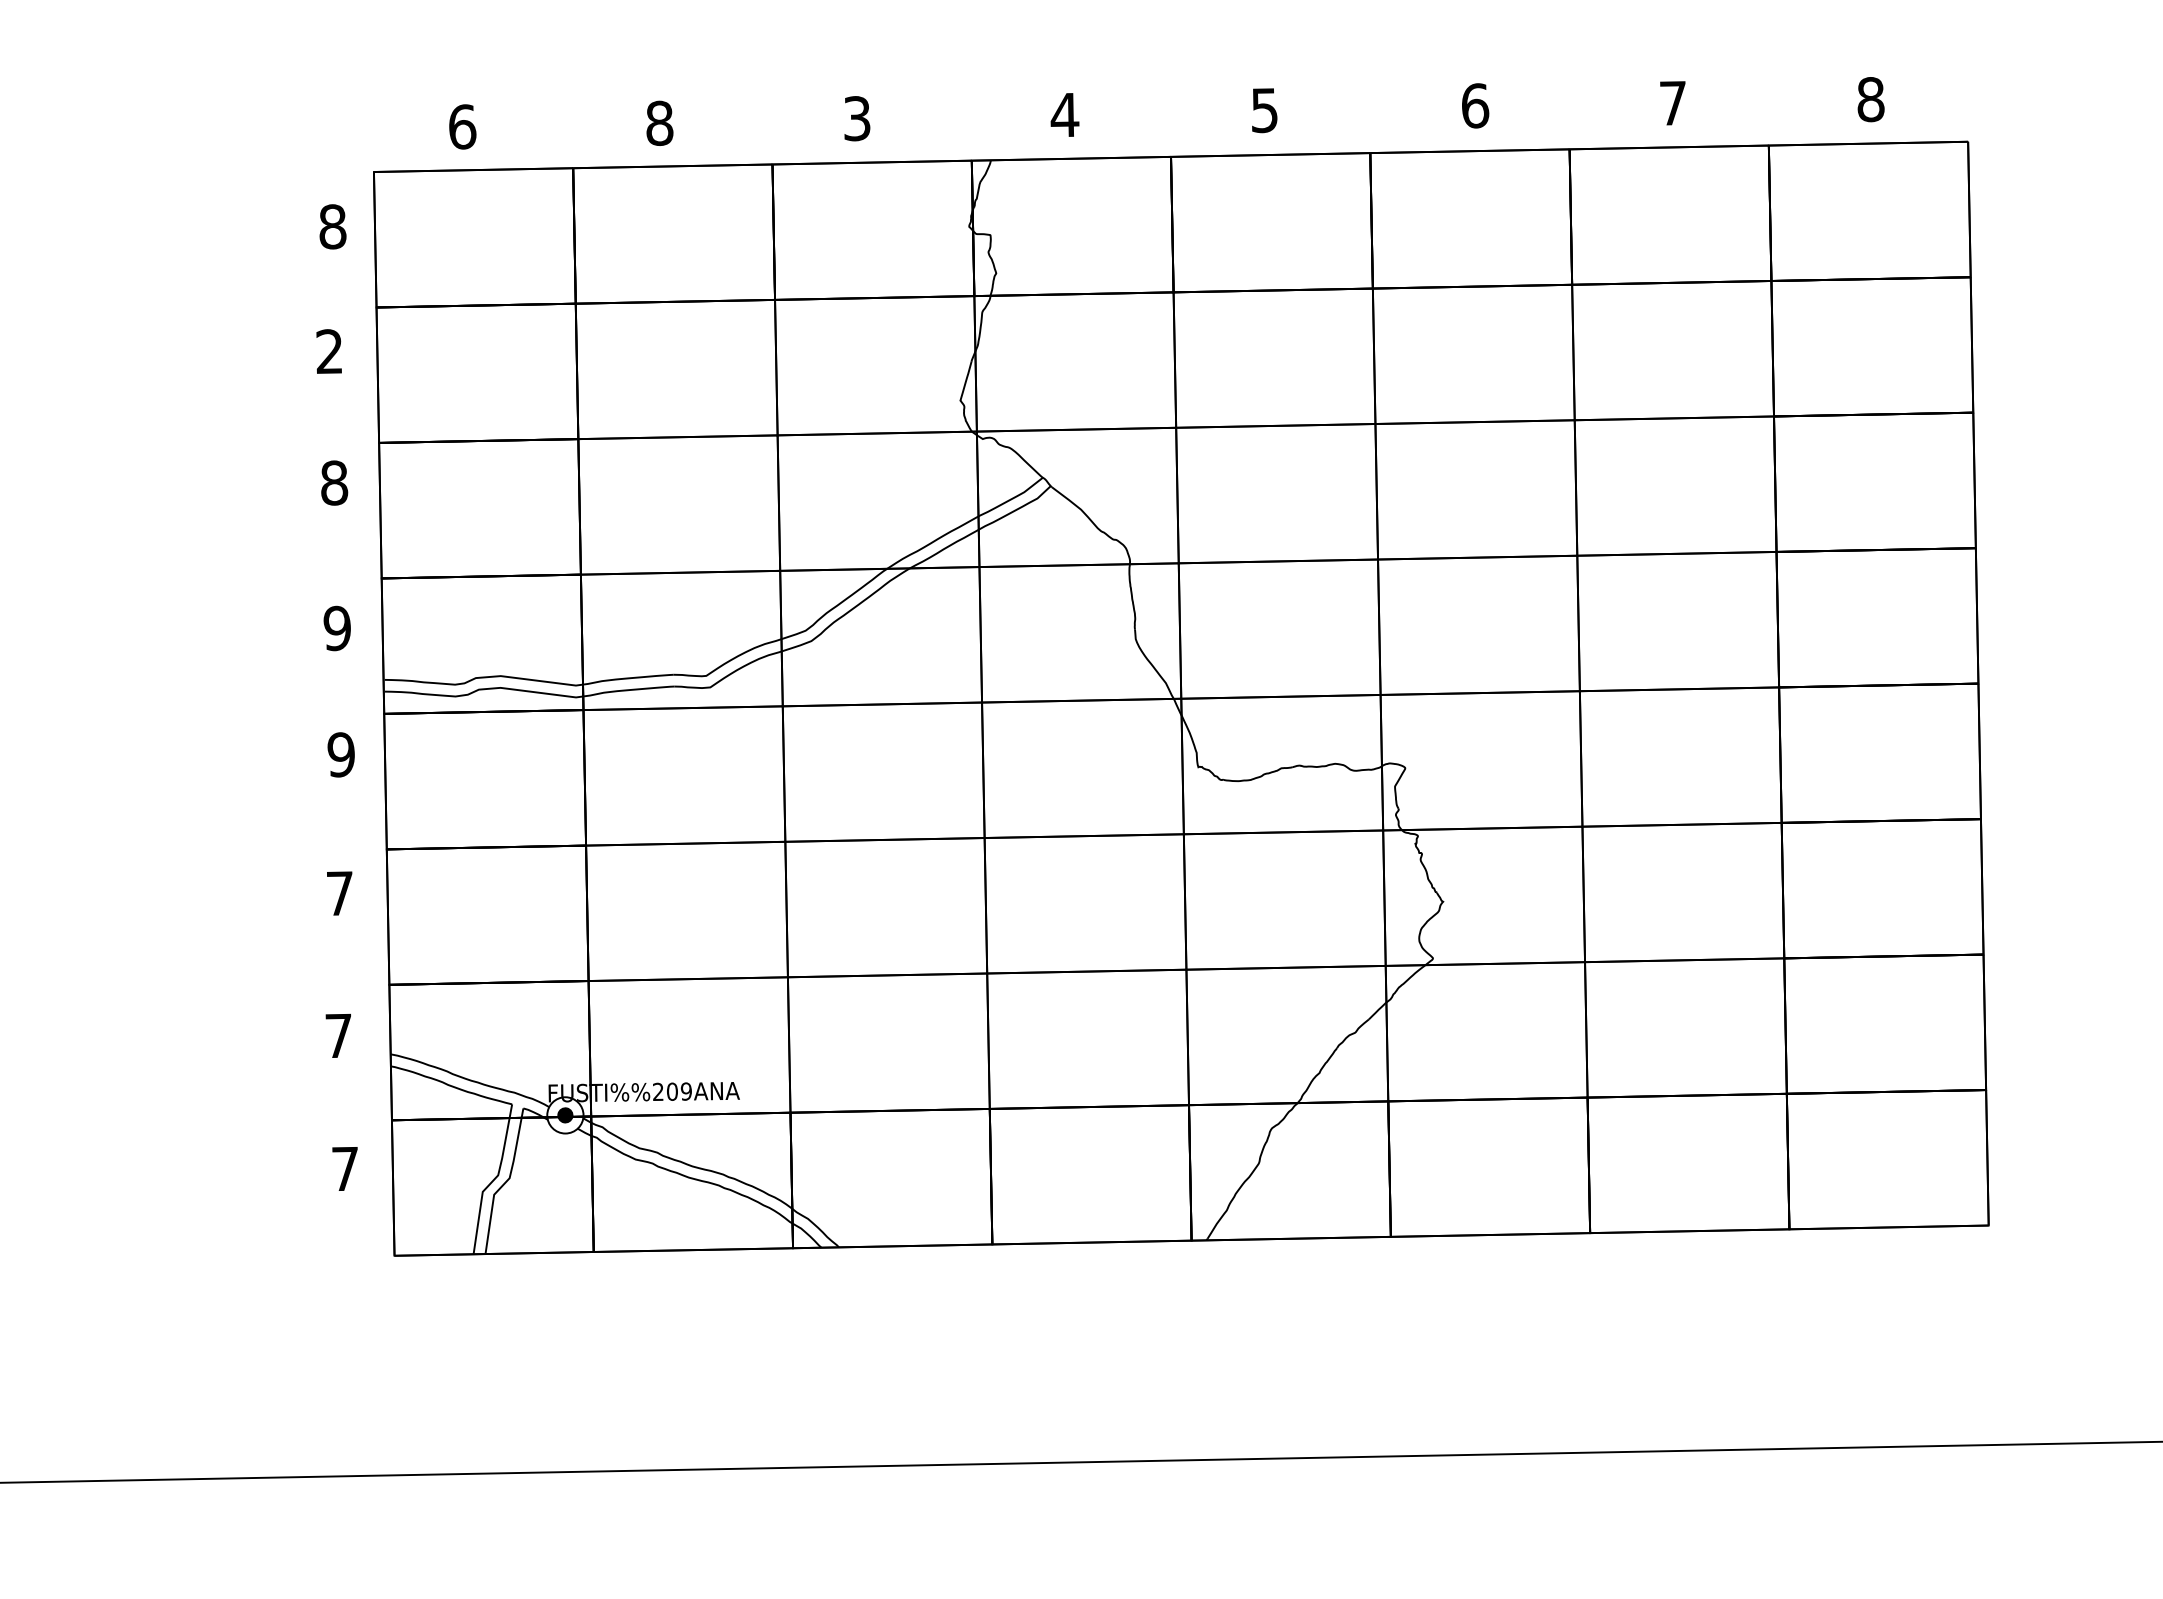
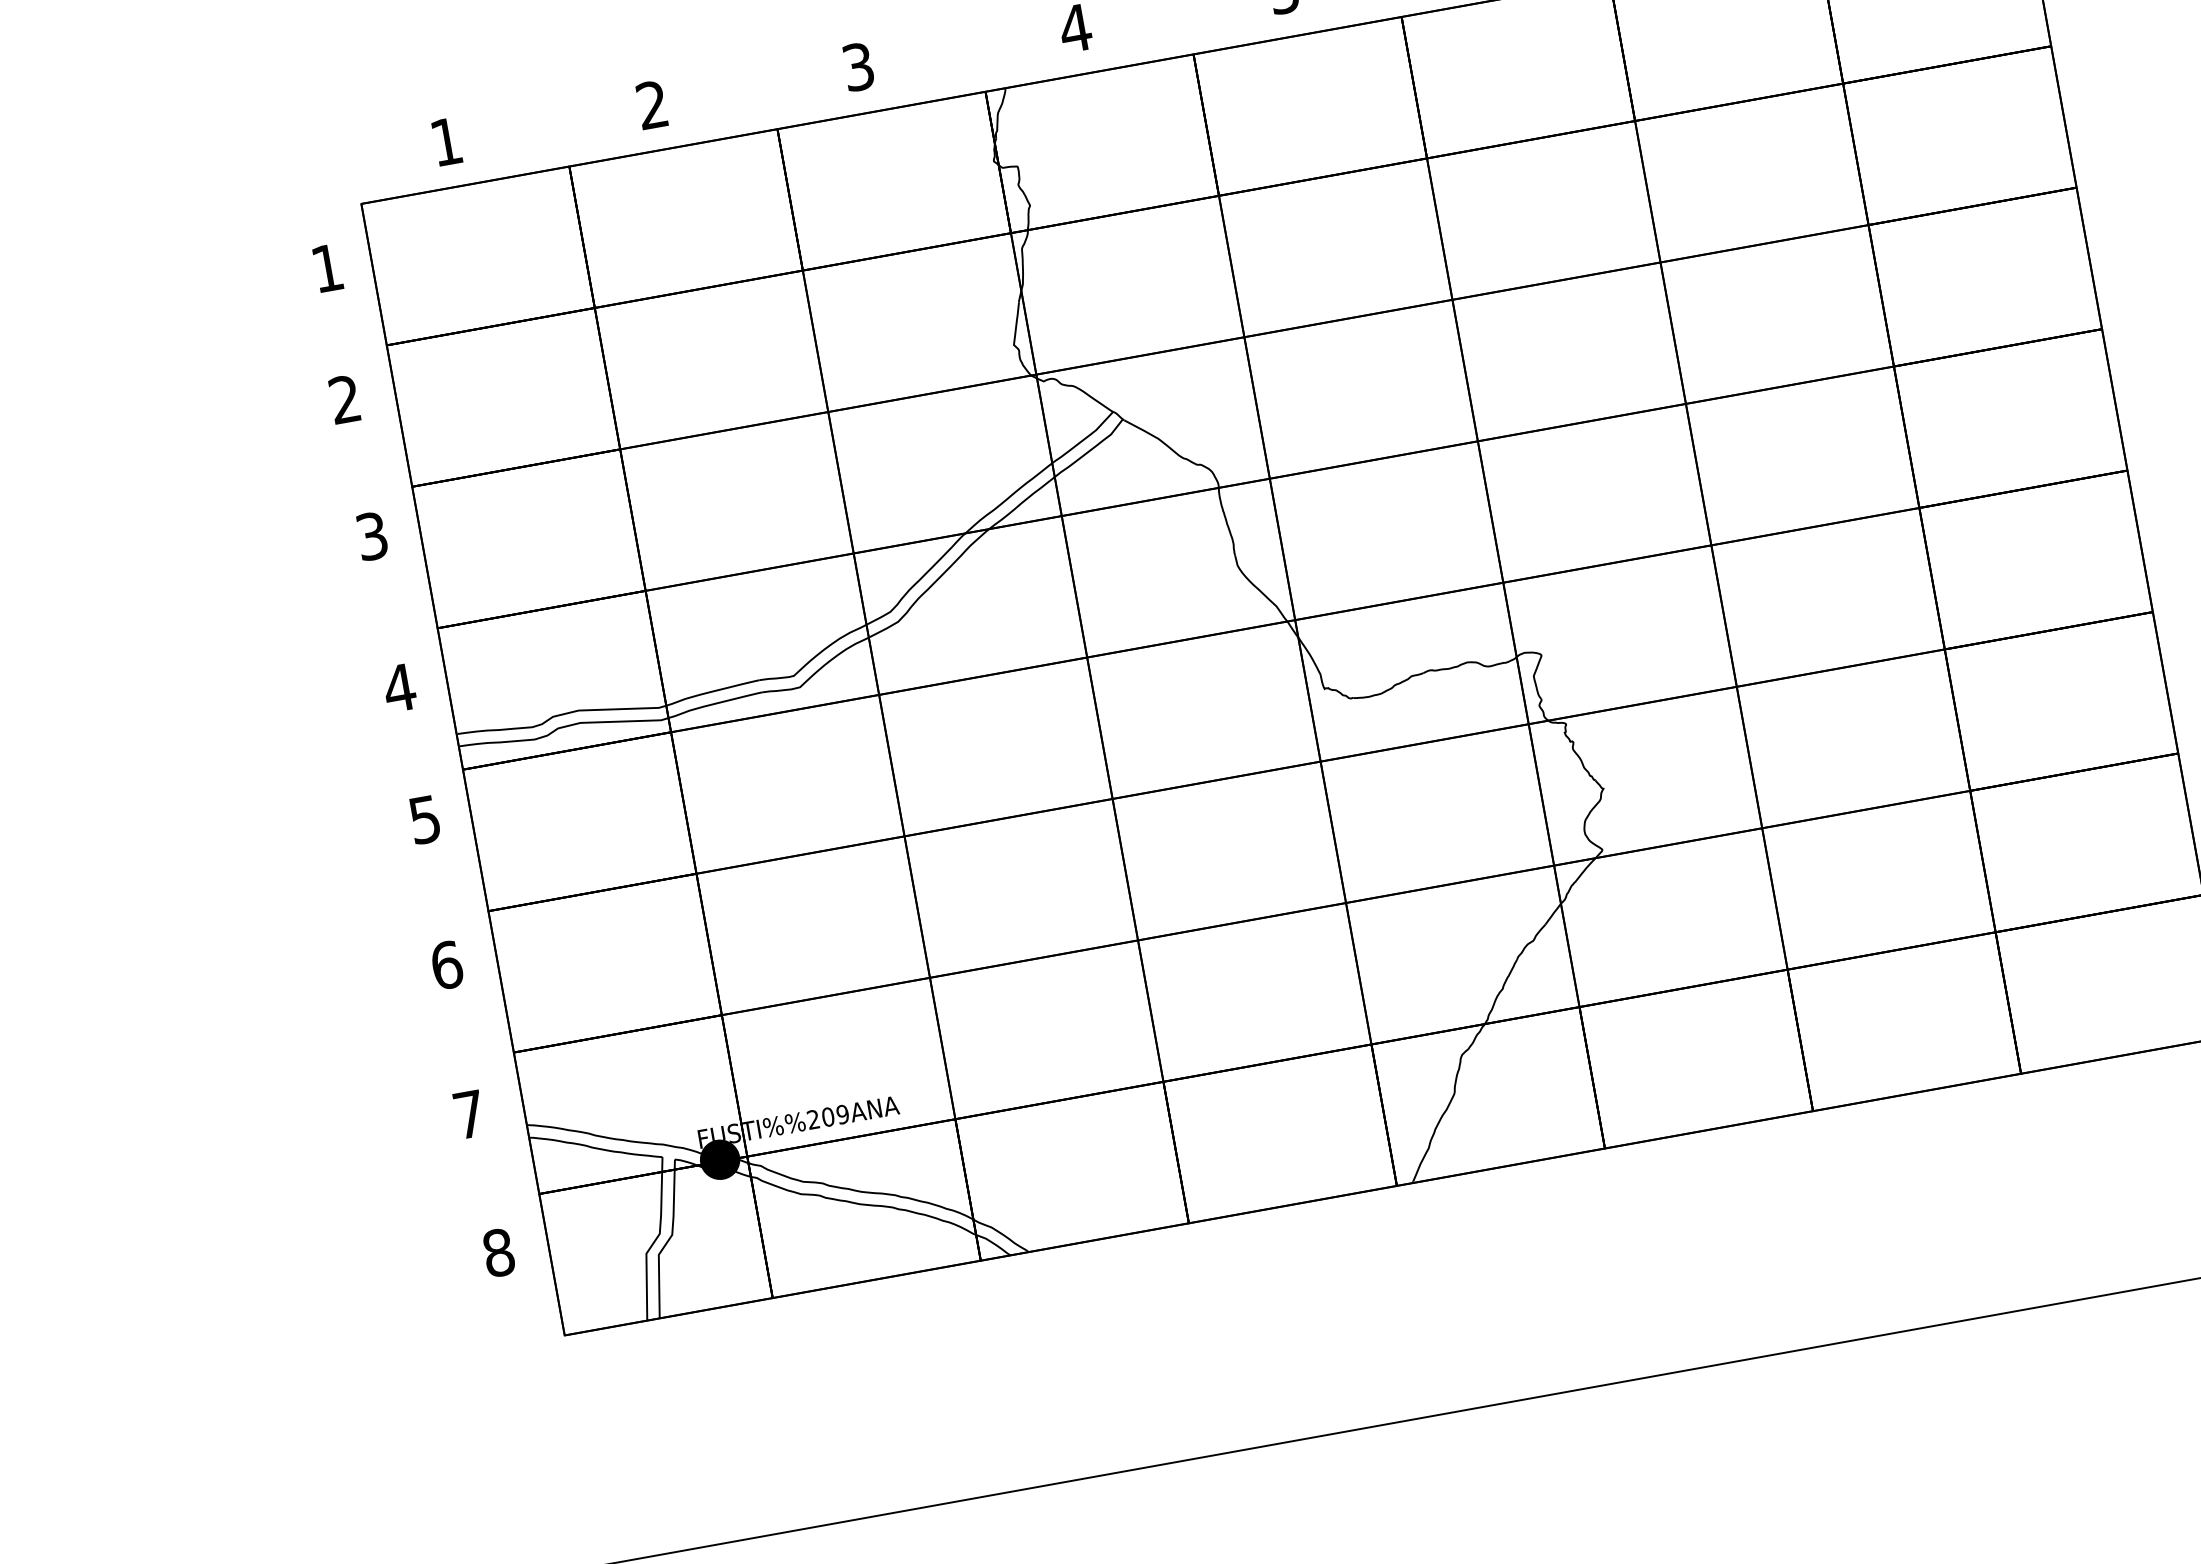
text: (659, 122) -> (652, 104), 8 -> 2
text: (462, 126) -> (446, 141), 6 -> 1
text: (332, 226) -> (327, 267), 8 -> 1
text: (334, 482) -> (372, 535), 8 -> 3
text: (337, 628) -> (399, 688), 9 -> 4
text: (340, 754) -> (424, 819), 9 -> 5
text: (339, 893) -> (446, 965), 7 -> 6
fill: (565, 1115) -> (720, 1159), added
fill: (565, 1115) -> (720, 1159), added
text: (345, 1168) -> (498, 1252), 7 -> 8

